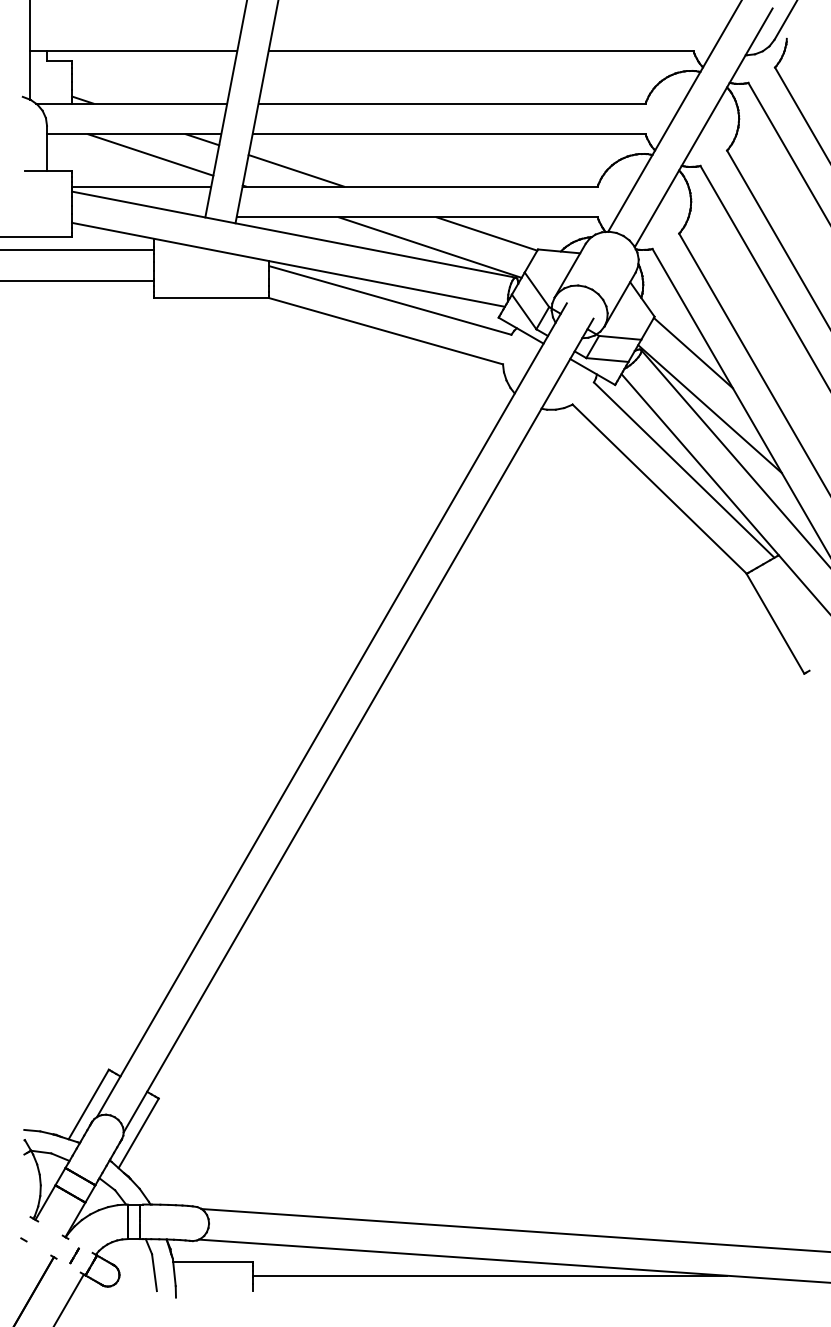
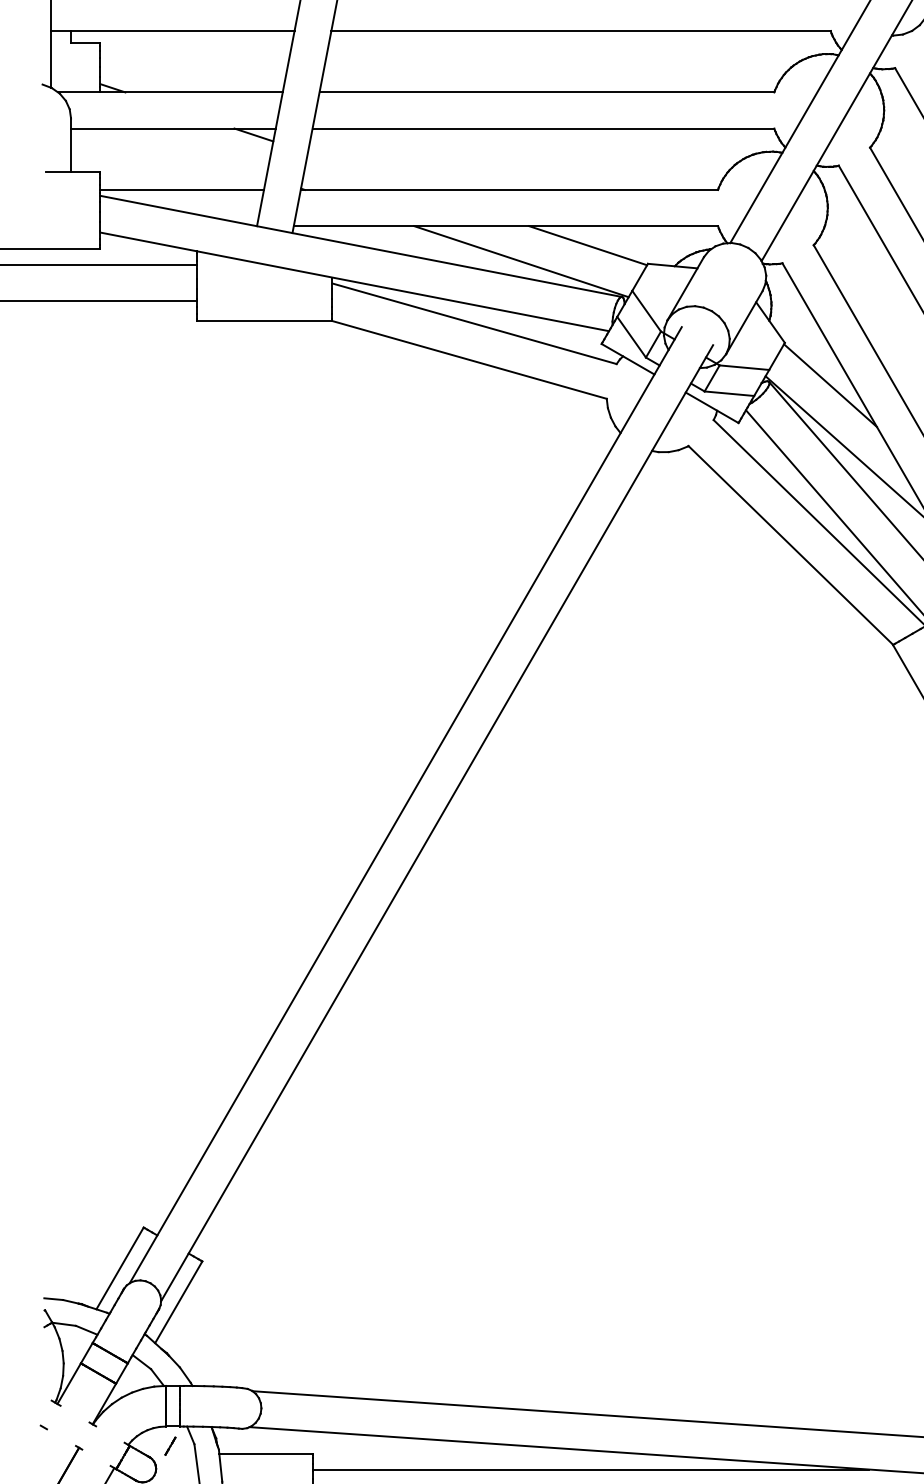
line: (150, 154) -> (192, 152), removed
line: (295, 170) -> (362, 171), removed
line: (74, 1255) -> (170, 1445), moved

